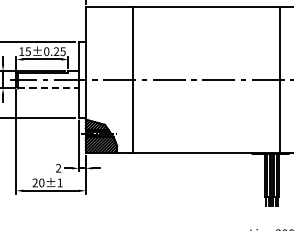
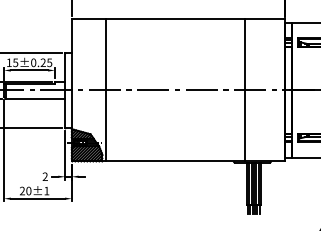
line: (132, 80) -> (105, 90), moved
line: (279, 80) -> (244, 90), moved
line: (48, 88) -> (35, 98), dashed -> solid

